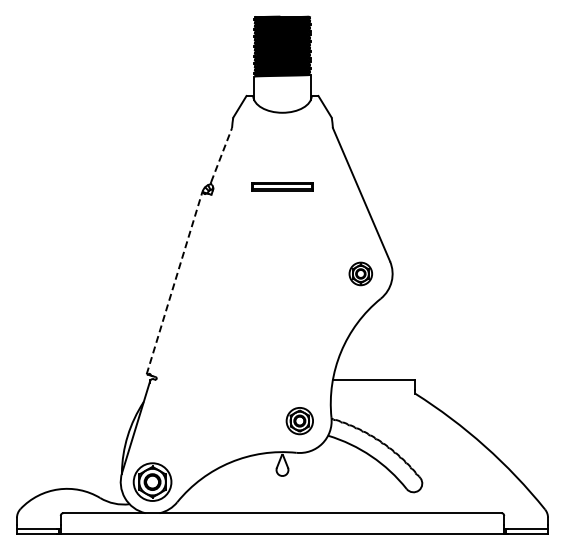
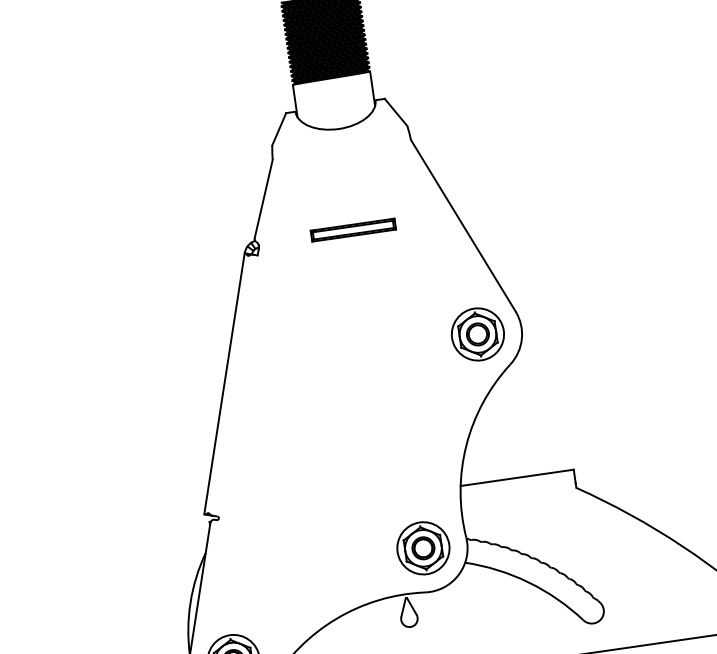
line: (221, 155) -> (263, 199), dashed -> solid
part: (360, 273) -> (477, 333), size x1.67
line: (174, 282) -> (224, 383), dashed -> solid
part: (299, 420) -> (422, 547), size x1.43

